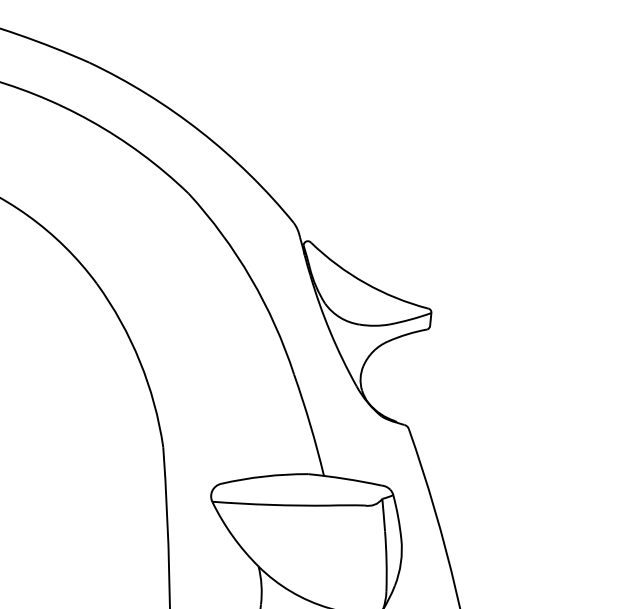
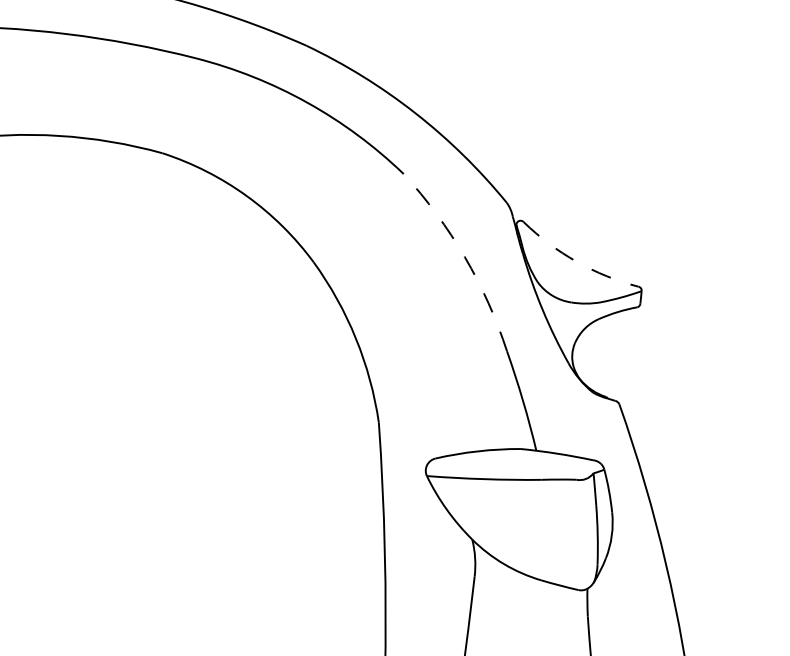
arc: (250, 278) -> (464, 257), solid -> dashed
arc: (364, 282) -> (576, 261), solid -> dashed

